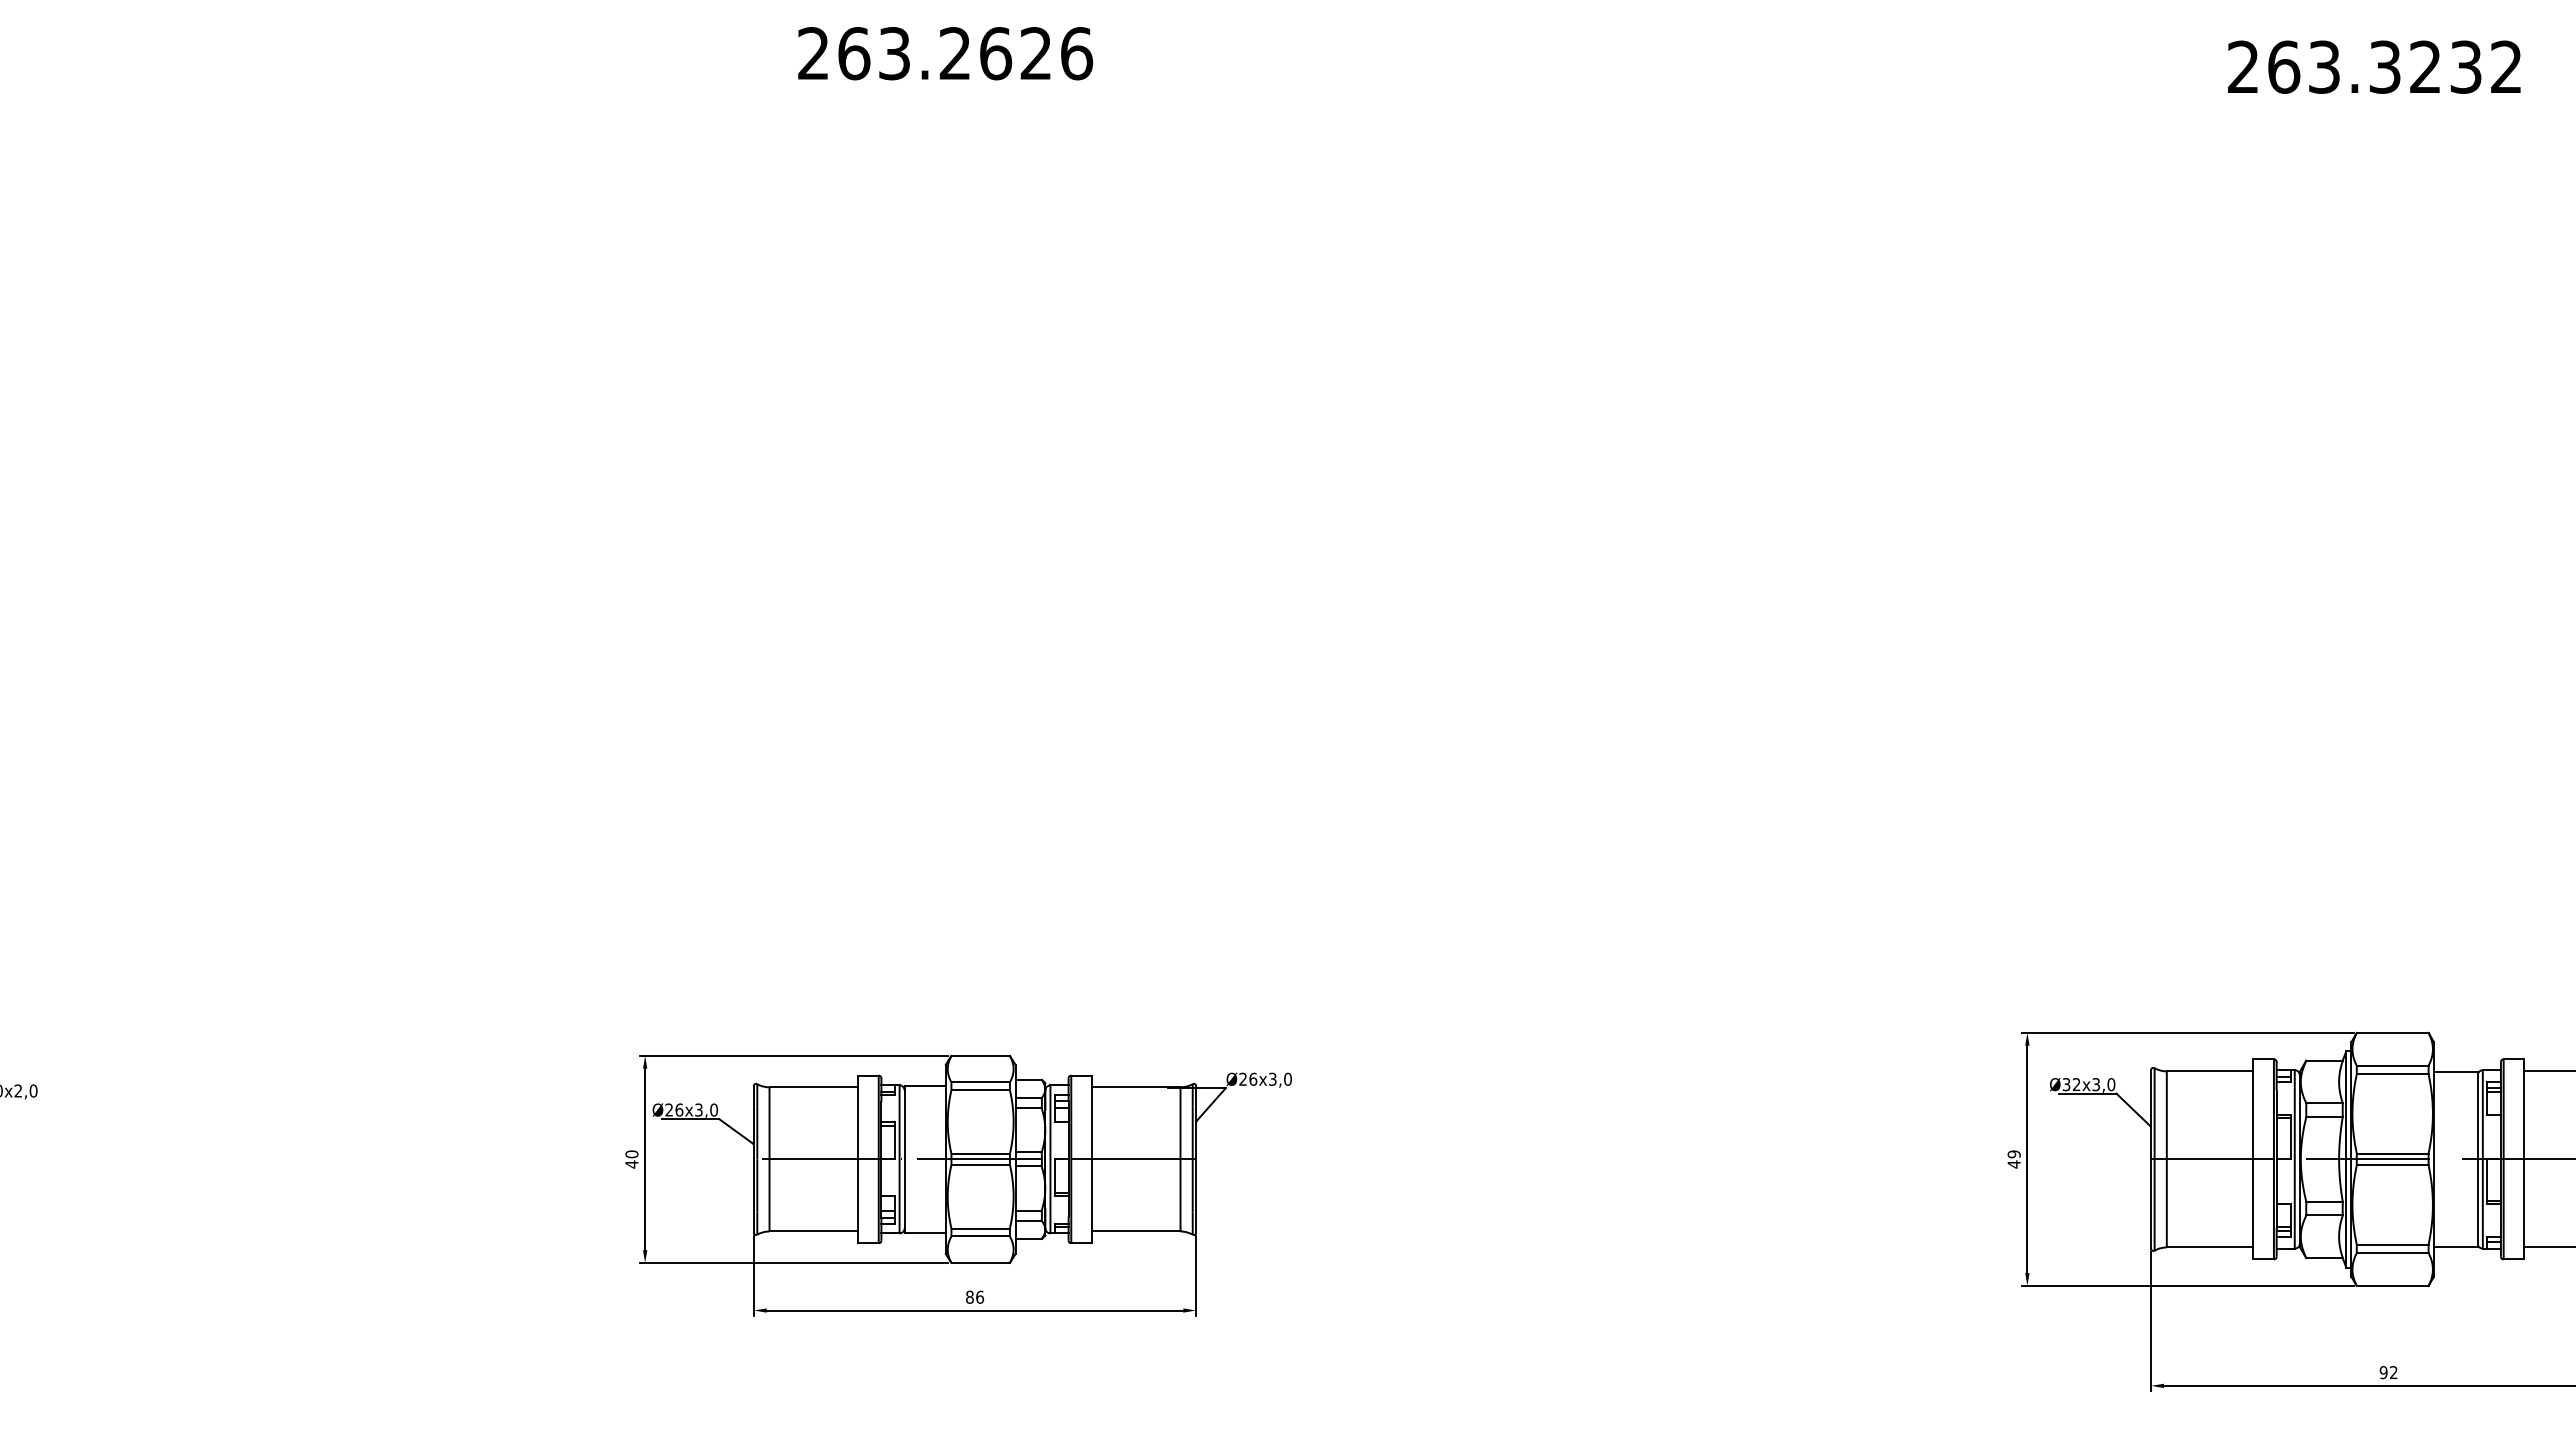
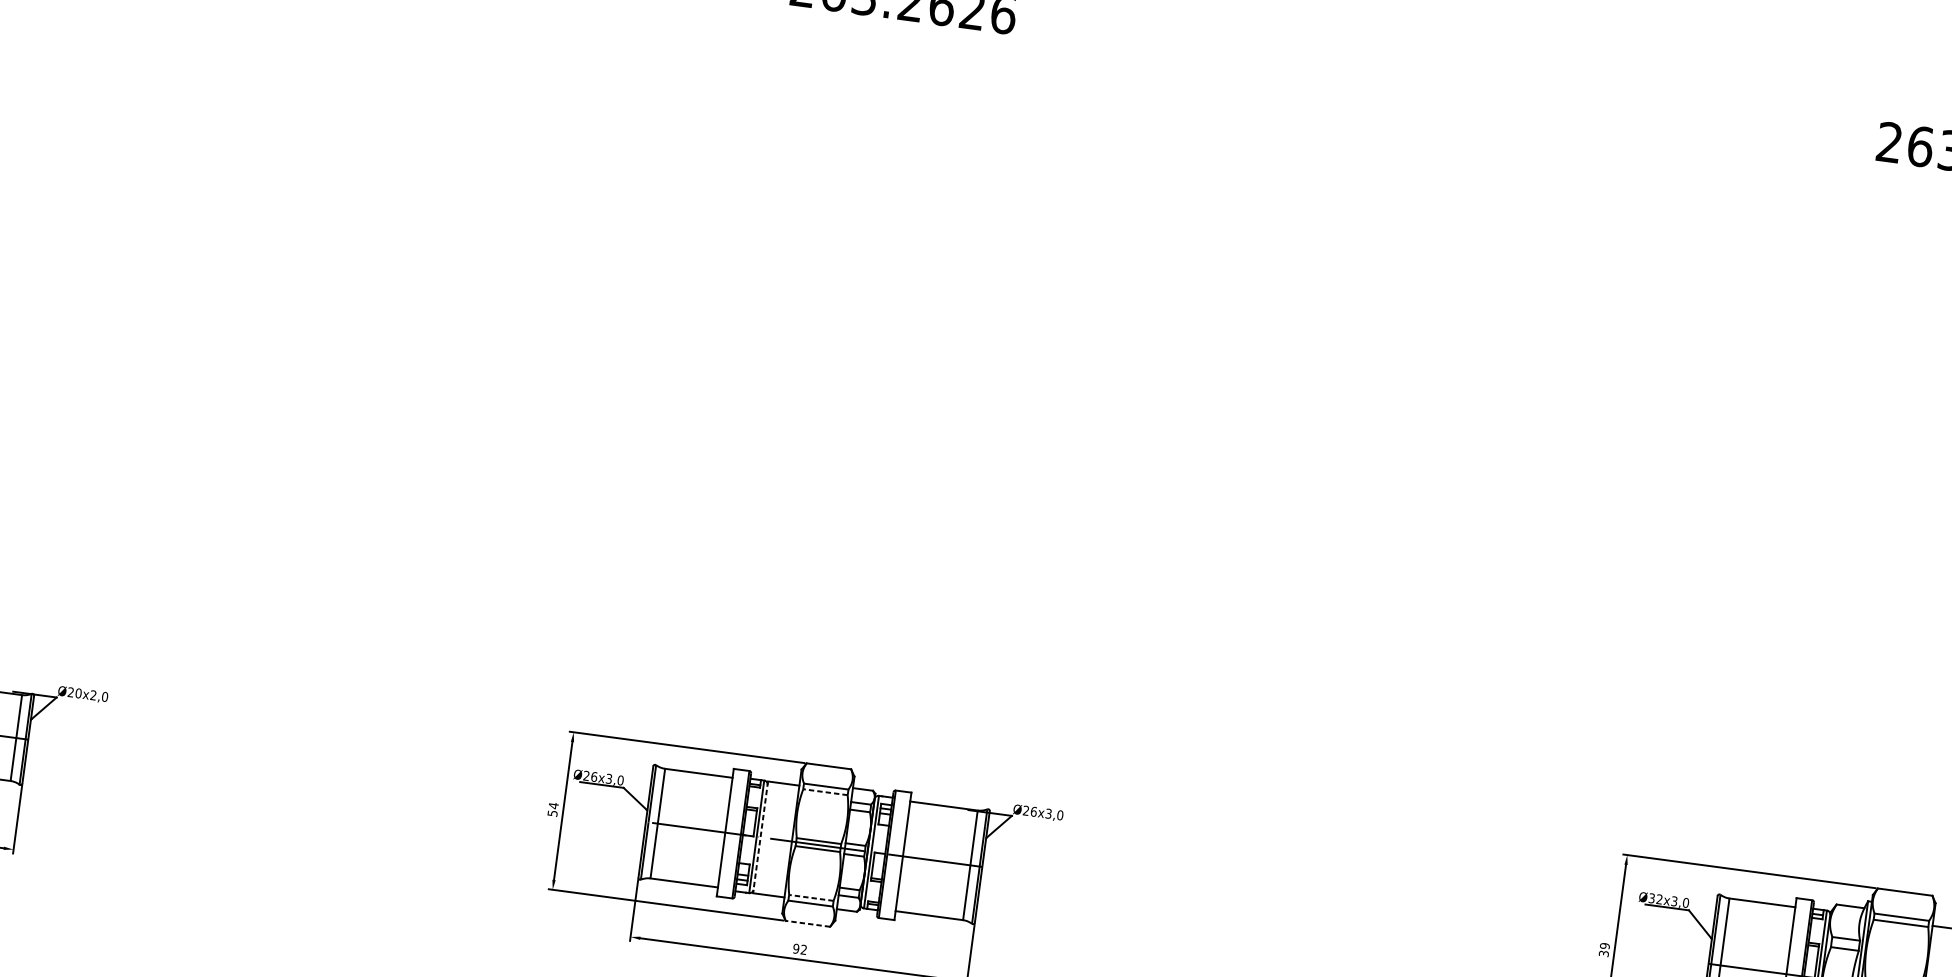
line: (980, 1089) -> (825, 791), solid -> dashed
text: (631, 1159) -> (552, 809), 40 -> 54
line: (904, 1159) -> (760, 837), solid -> dashed
text: (2013, 1164) -> (1603, 953), 49 -> 39
line: (980, 1228) -> (811, 897), solid -> dashed
line: (980, 1262) -> (807, 923), solid -> dashed
text: (975, 1296) -> (800, 948), 86 -> 92

